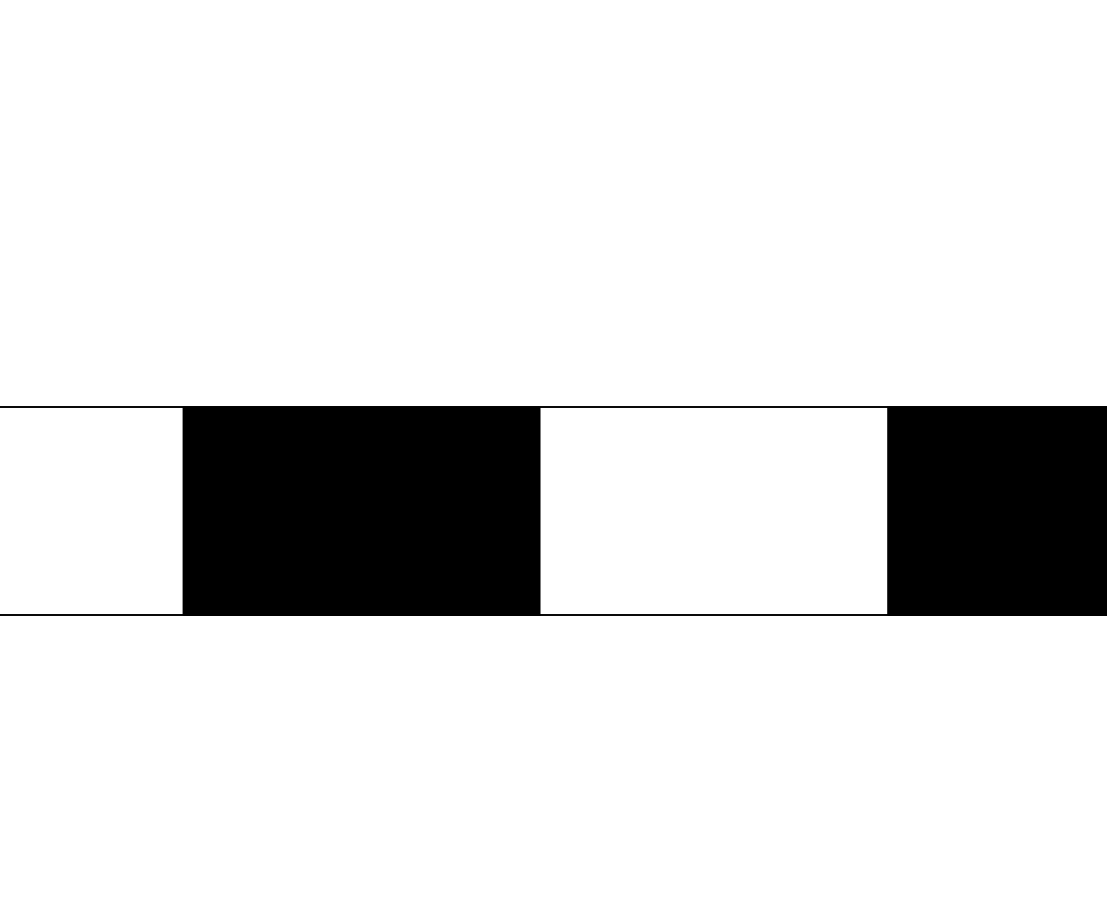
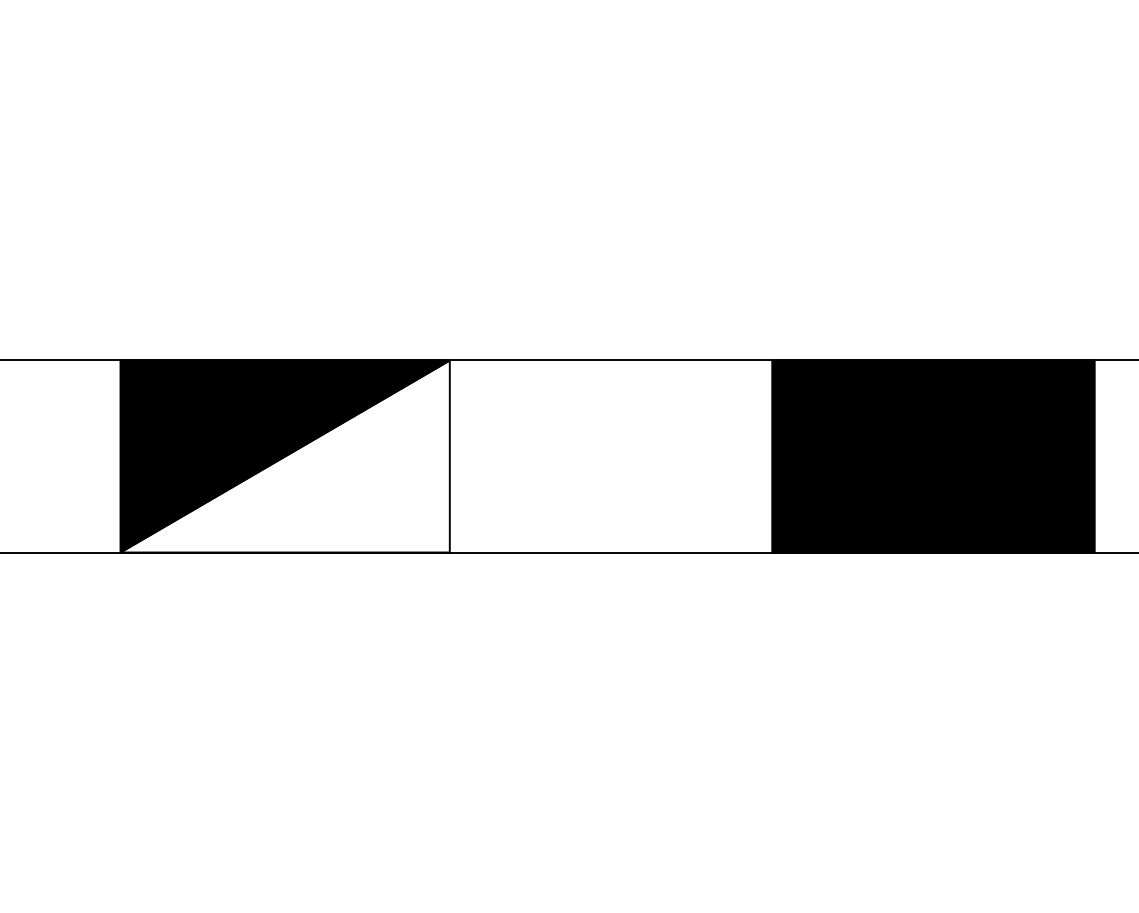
fill: (360, 511) -> (284, 456), removed

